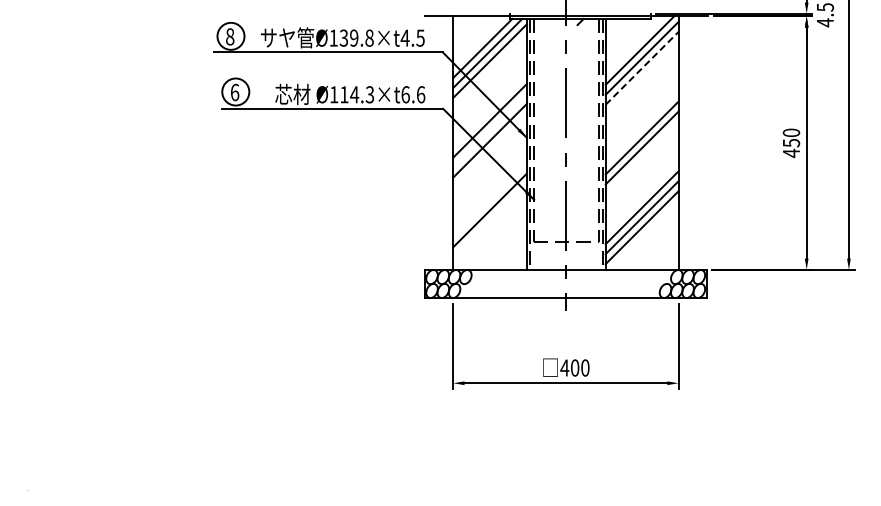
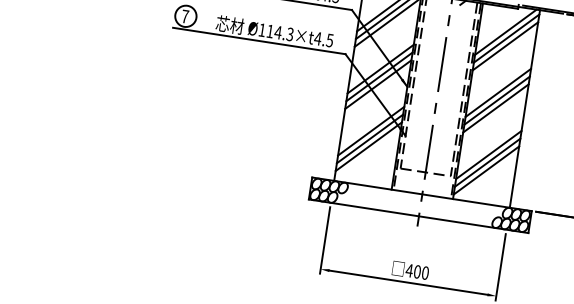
line: (642, 68) -> (505, 46), dashed -> solid
text: (234, 92) -> (184, 16), 6 -> 7
text: (413, 94) -> (324, 39), Ø114.3×t6.6 -> Ø114.3×t4.5
line: (641, 127) -> (497, 92), added
line: (489, 130) -> (379, 76), added
line: (489, 200) -> (370, 131), added
line: (489, 220) -> (368, 146), added

